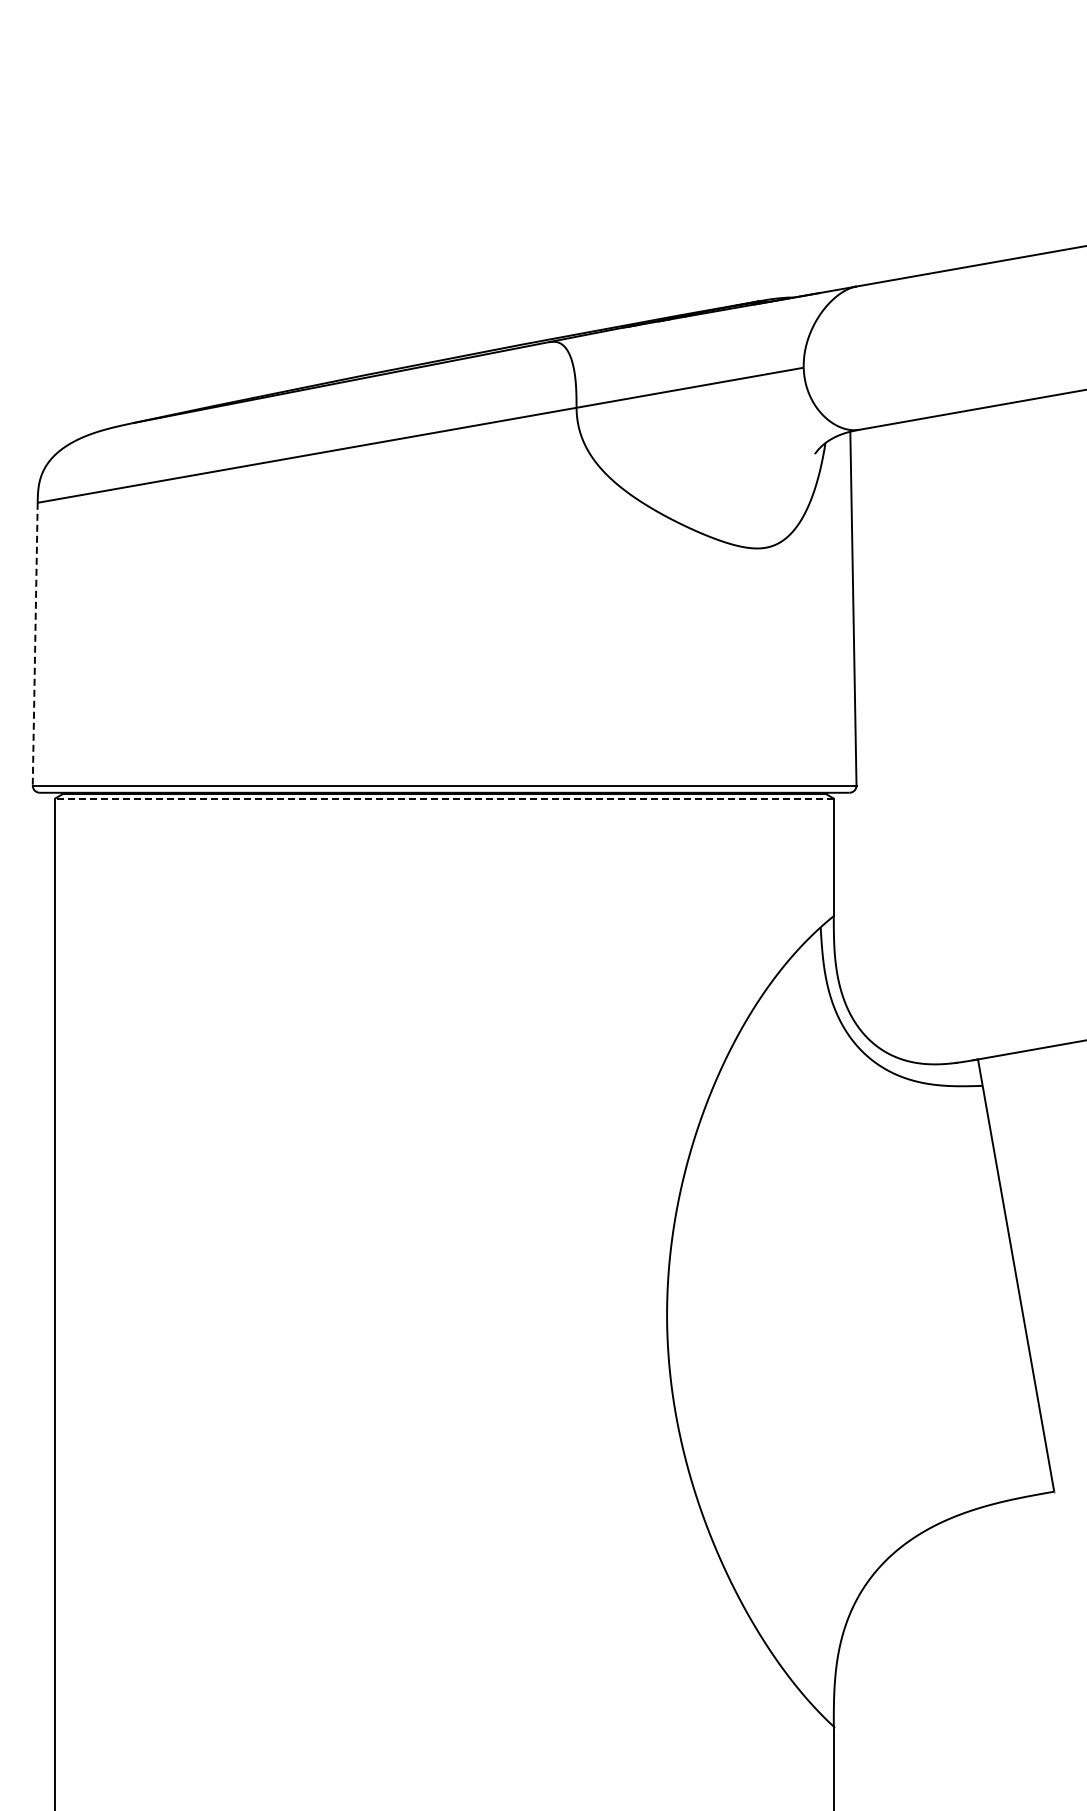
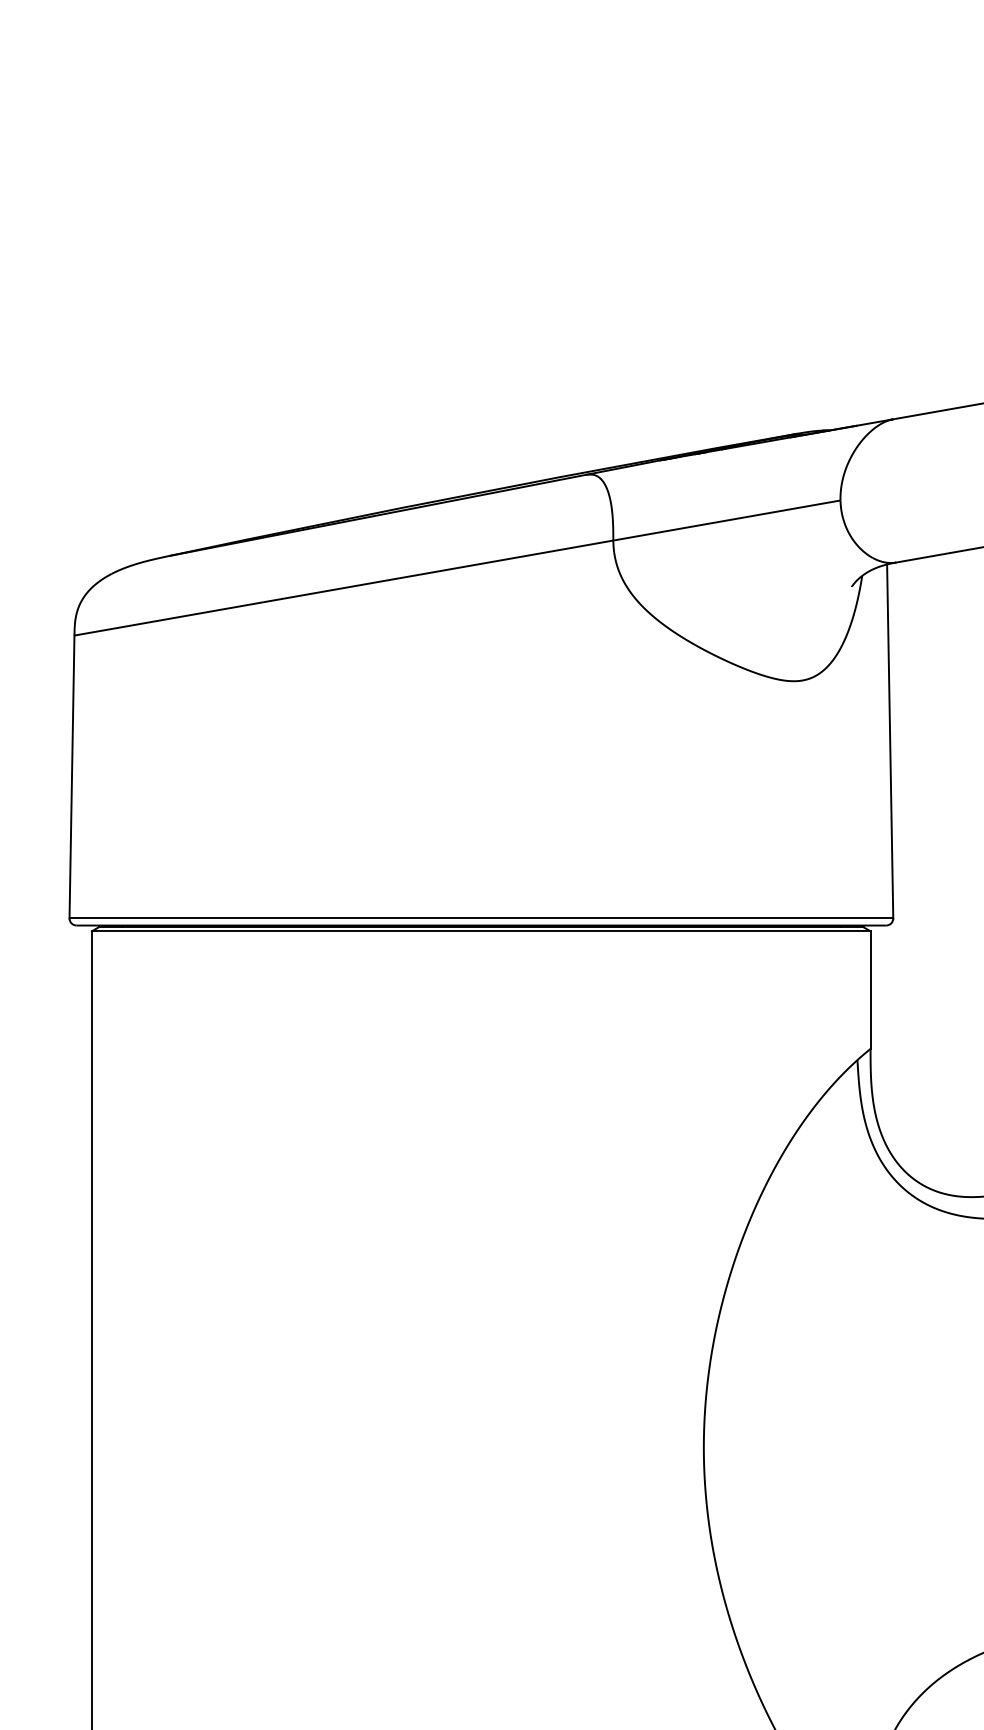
line: (35, 644) -> (72, 777), dashed -> solid
line: (443, 798) -> (480, 931), dashed -> solid

